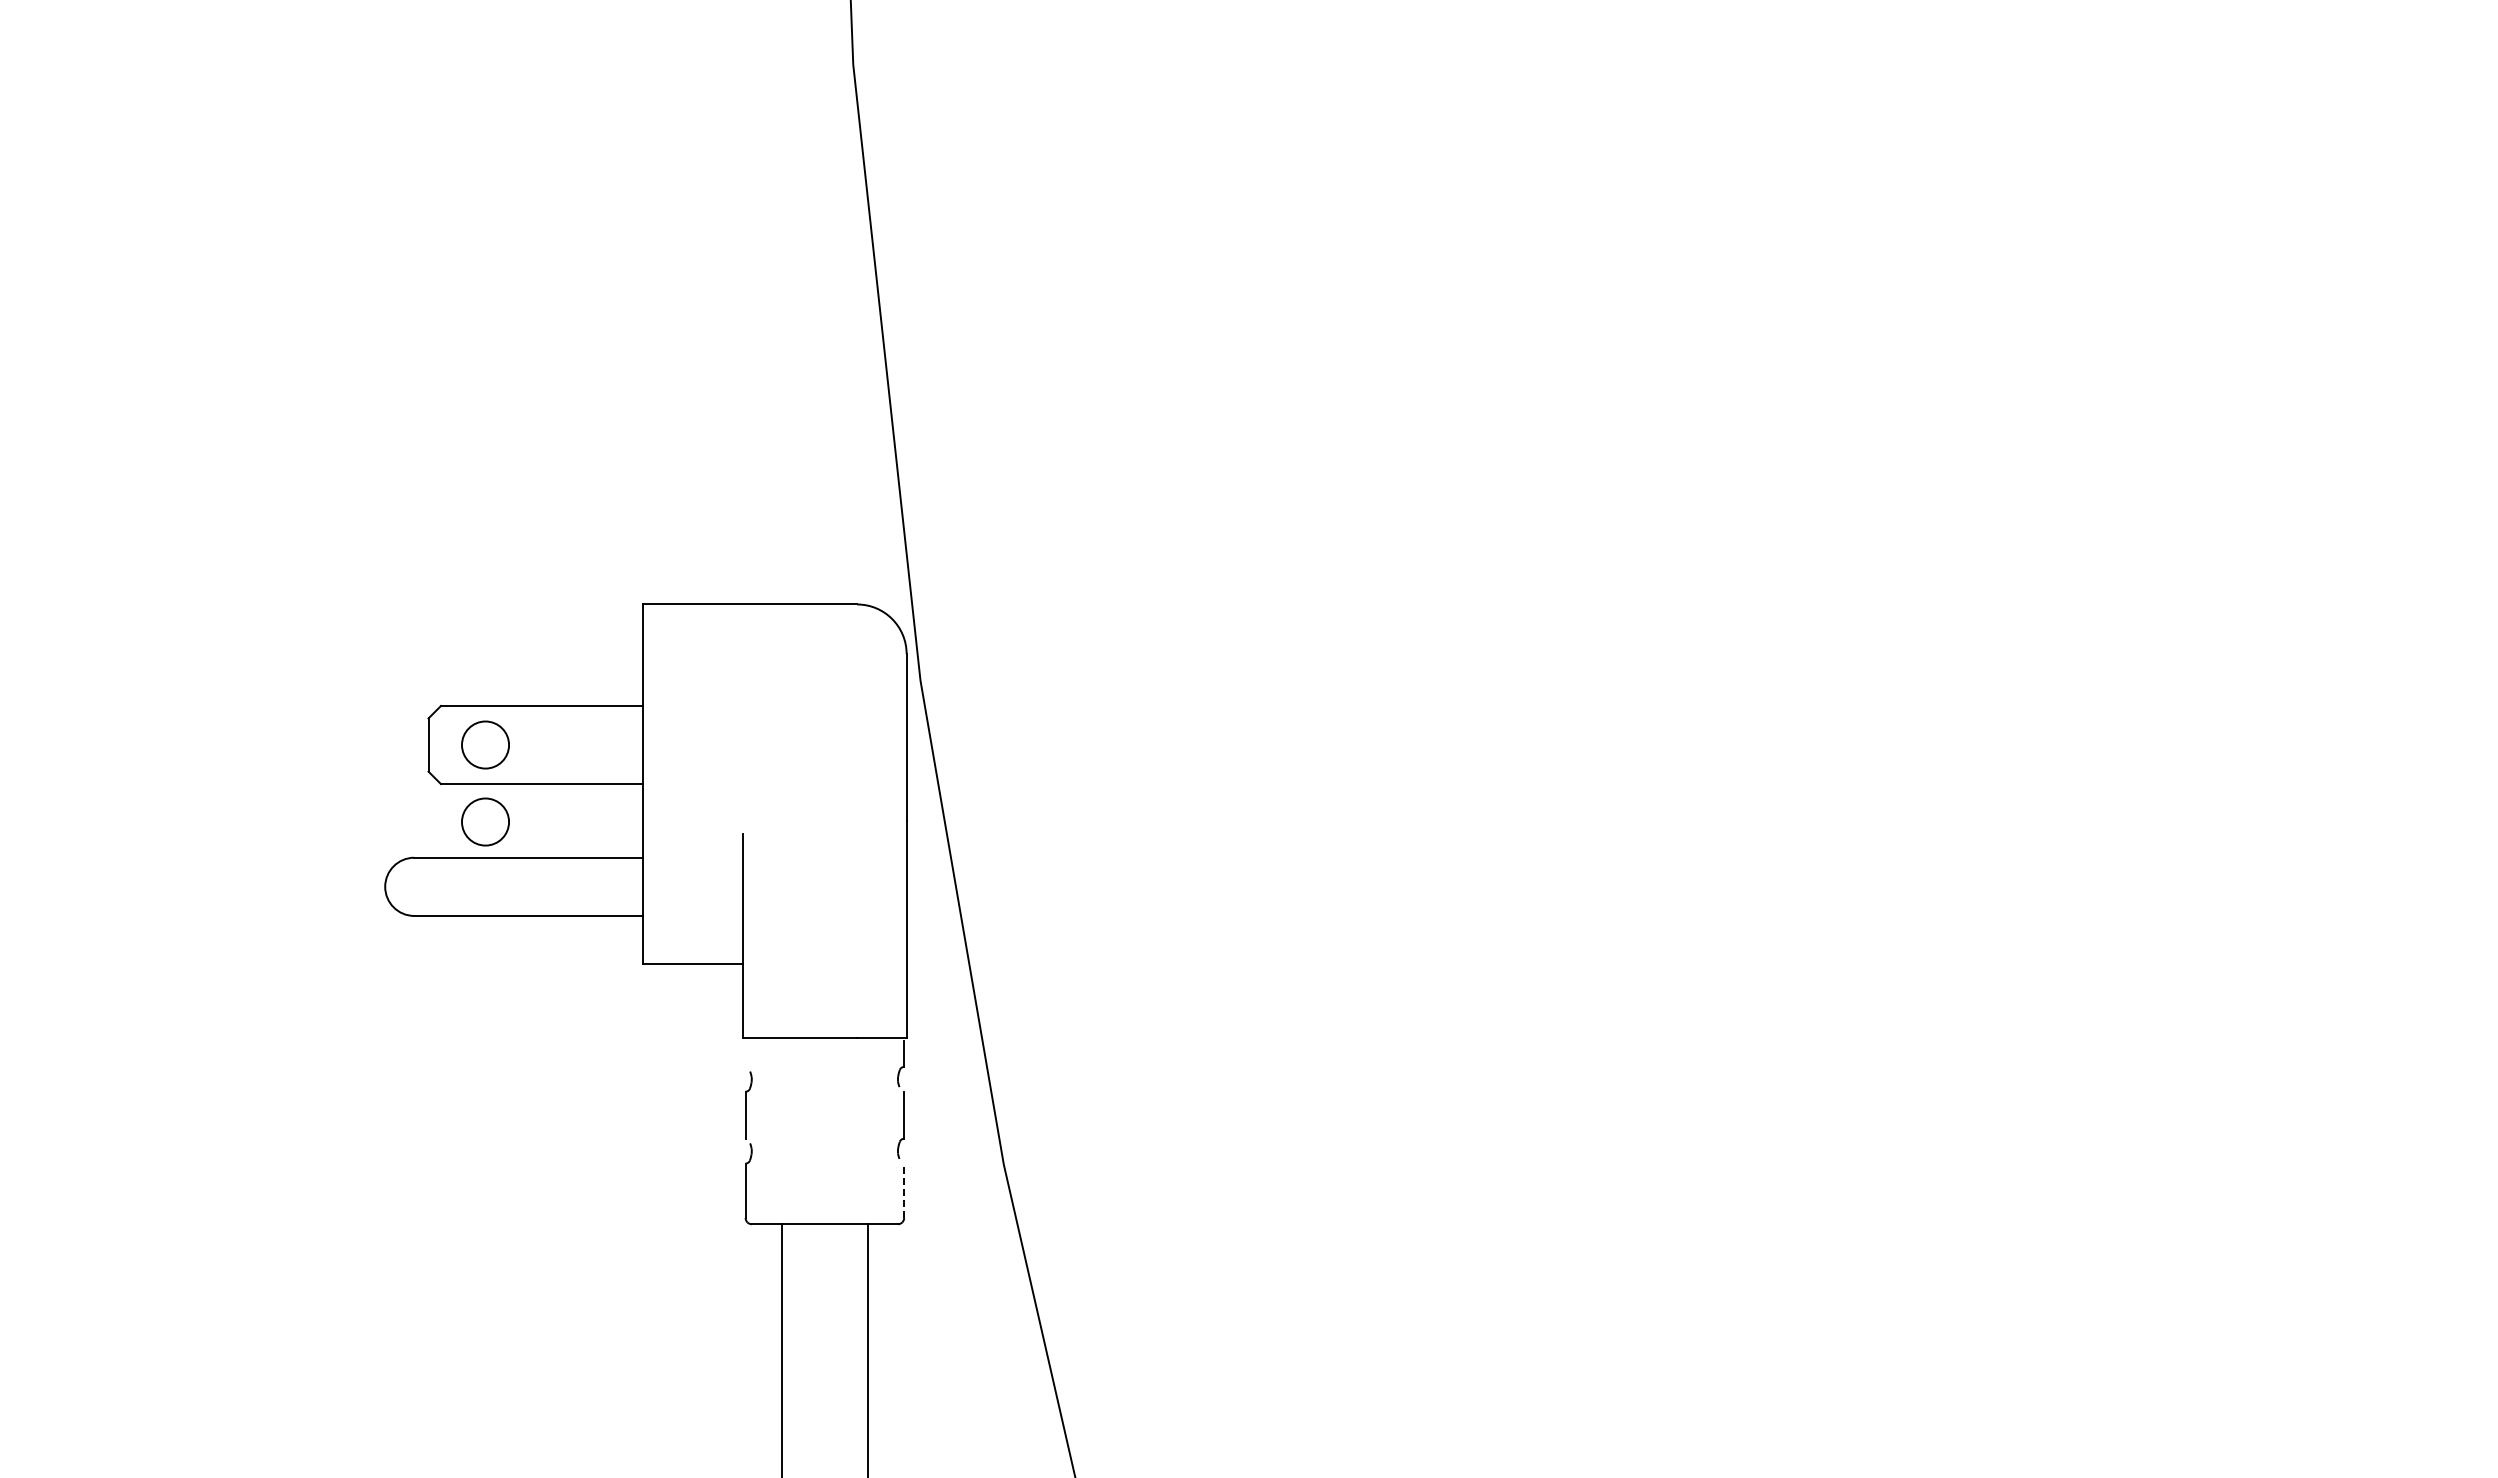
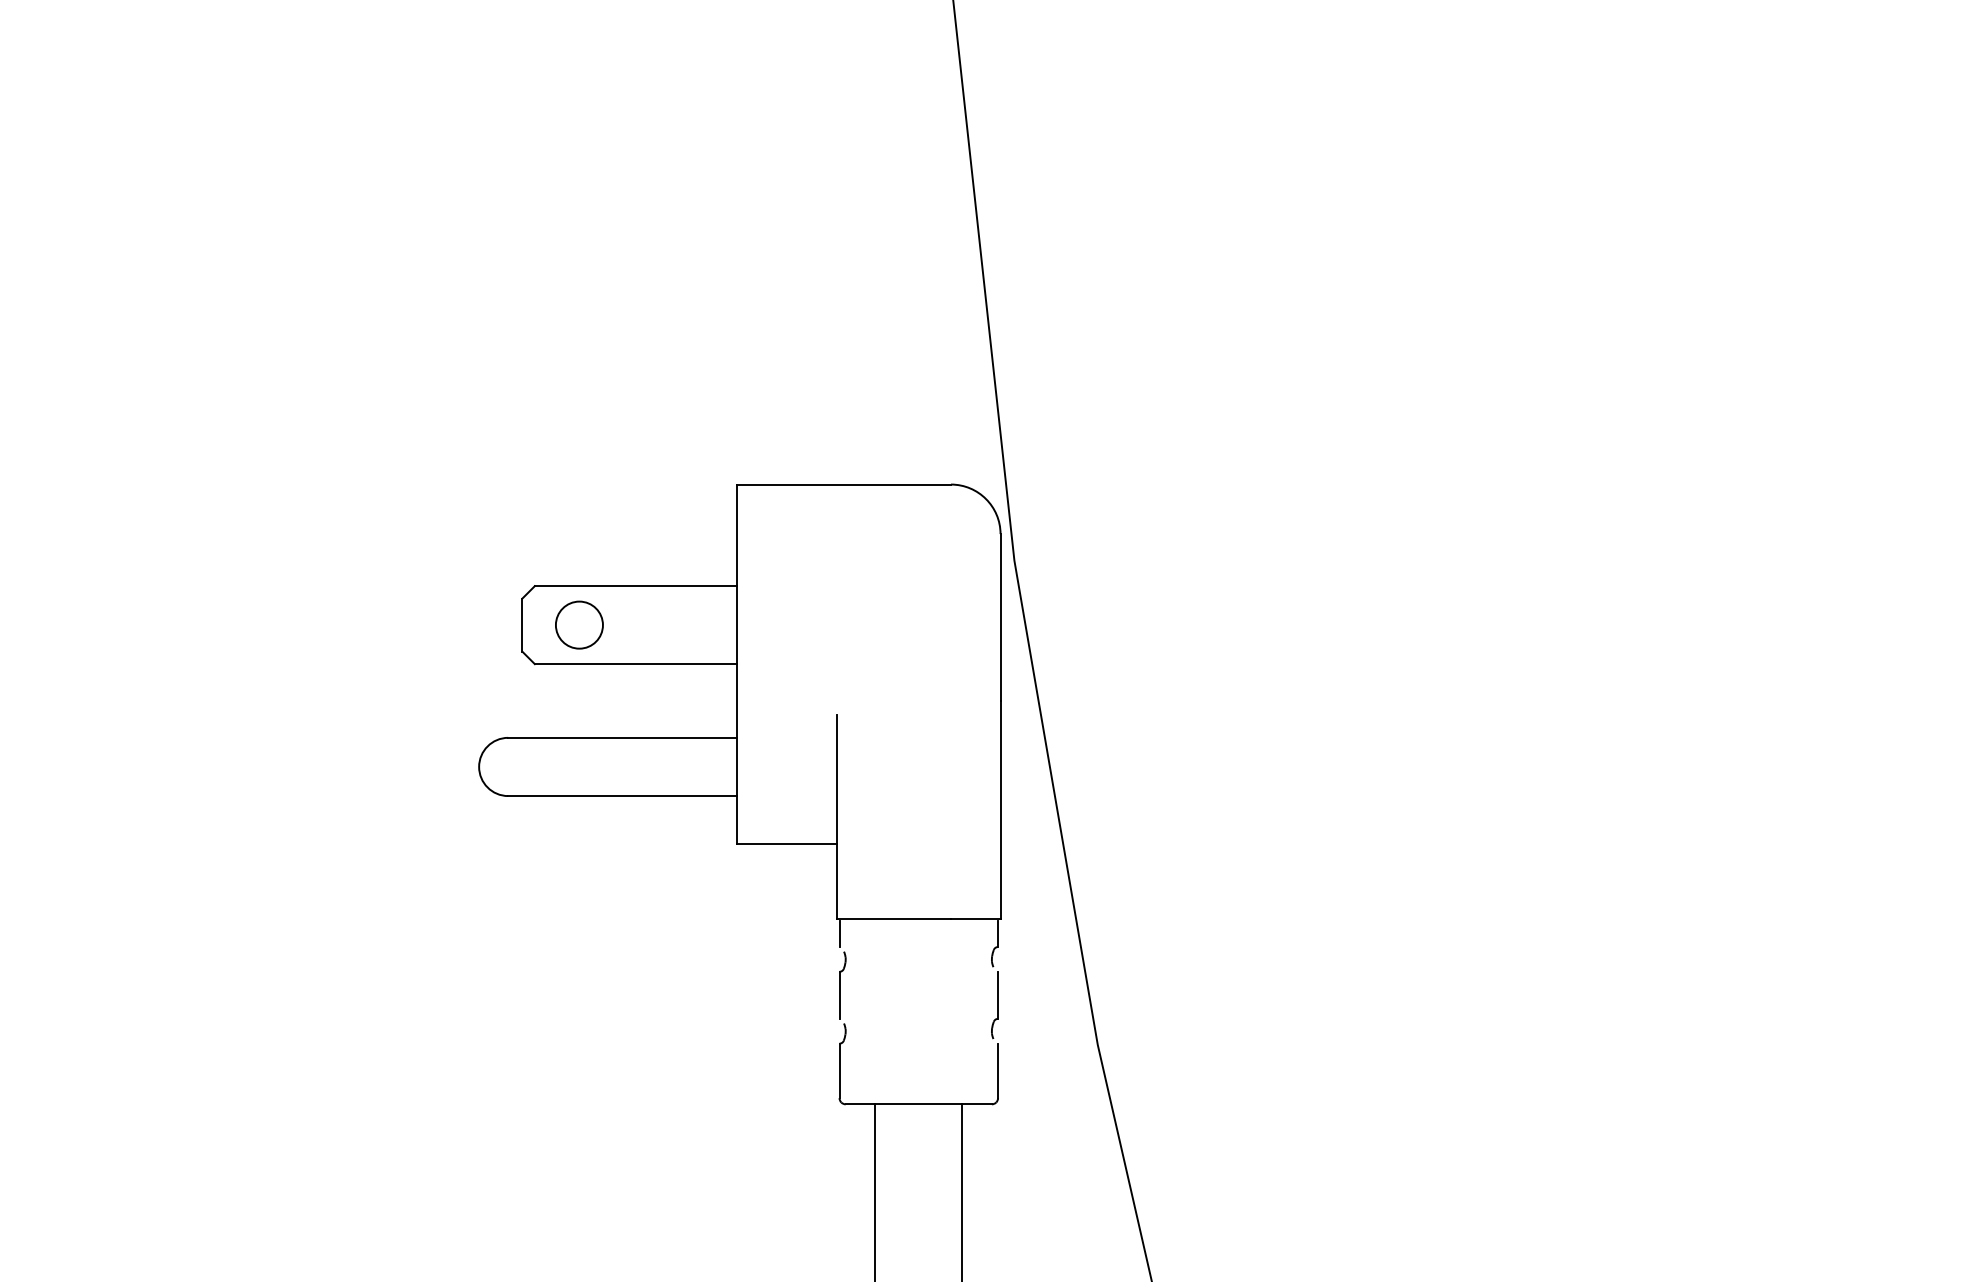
circle: (485, 821) -> (579, 701), removed
line: (745, 1053) -> (839, 933), added
line: (904, 1190) -> (998, 1070), dashed -> solid

